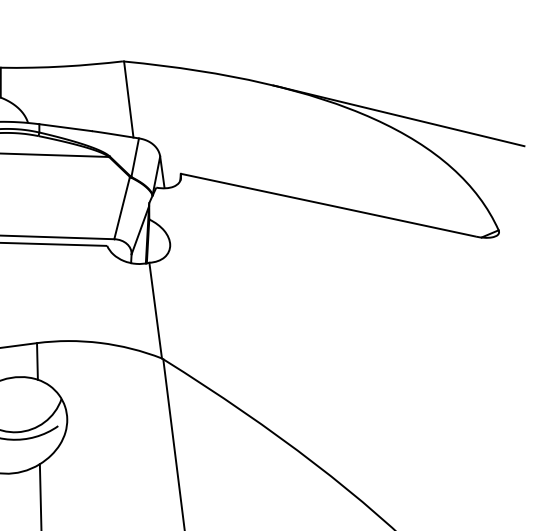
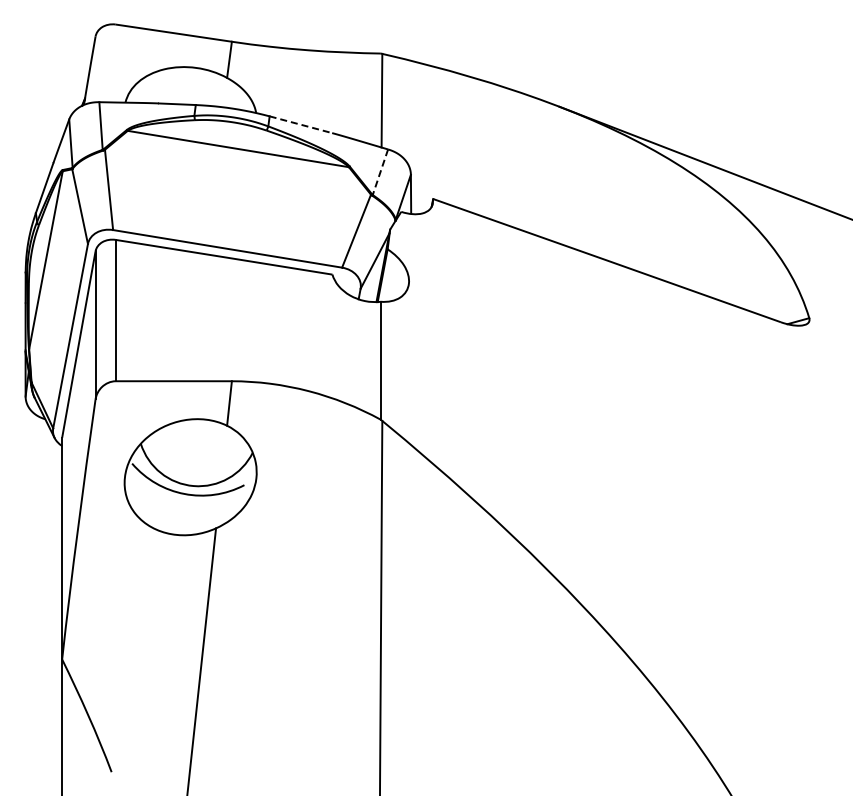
line: (66, 127) -> (301, 124), solid -> dashed
line: (135, 157) -> (380, 172), solid -> dashed

